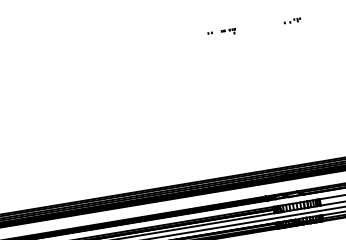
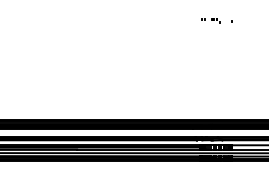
part: (220, 32) -> (210, 20), moved

